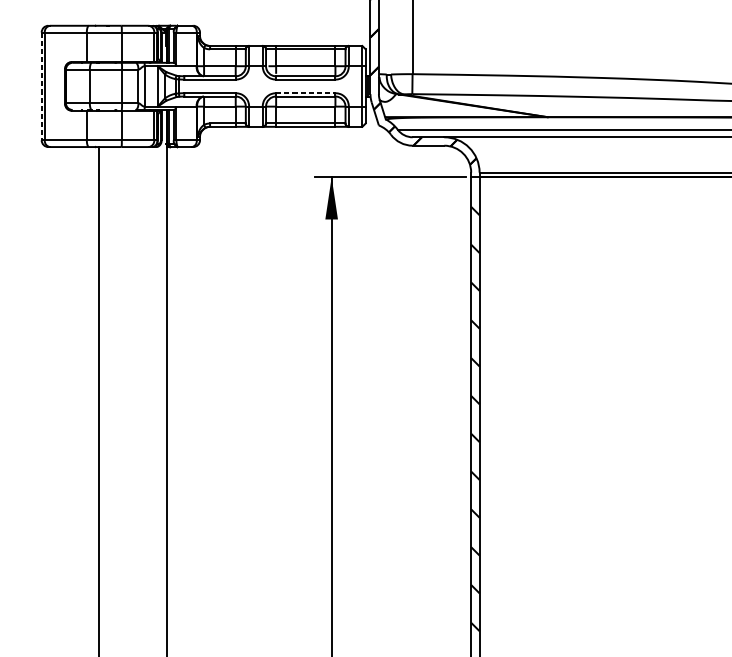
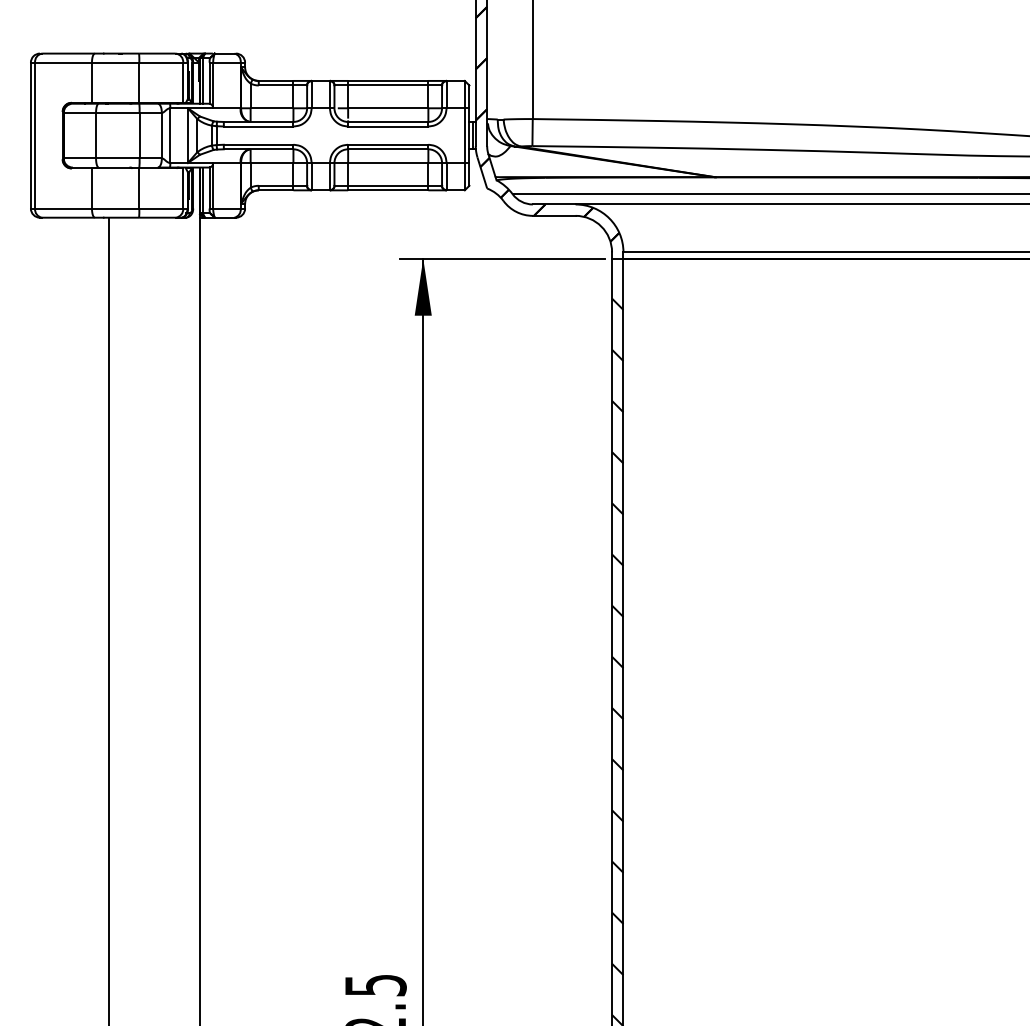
line: (41, 86) -> (30, 135), dashed -> solid
line: (305, 92) -> (388, 144), dashed -> solid

